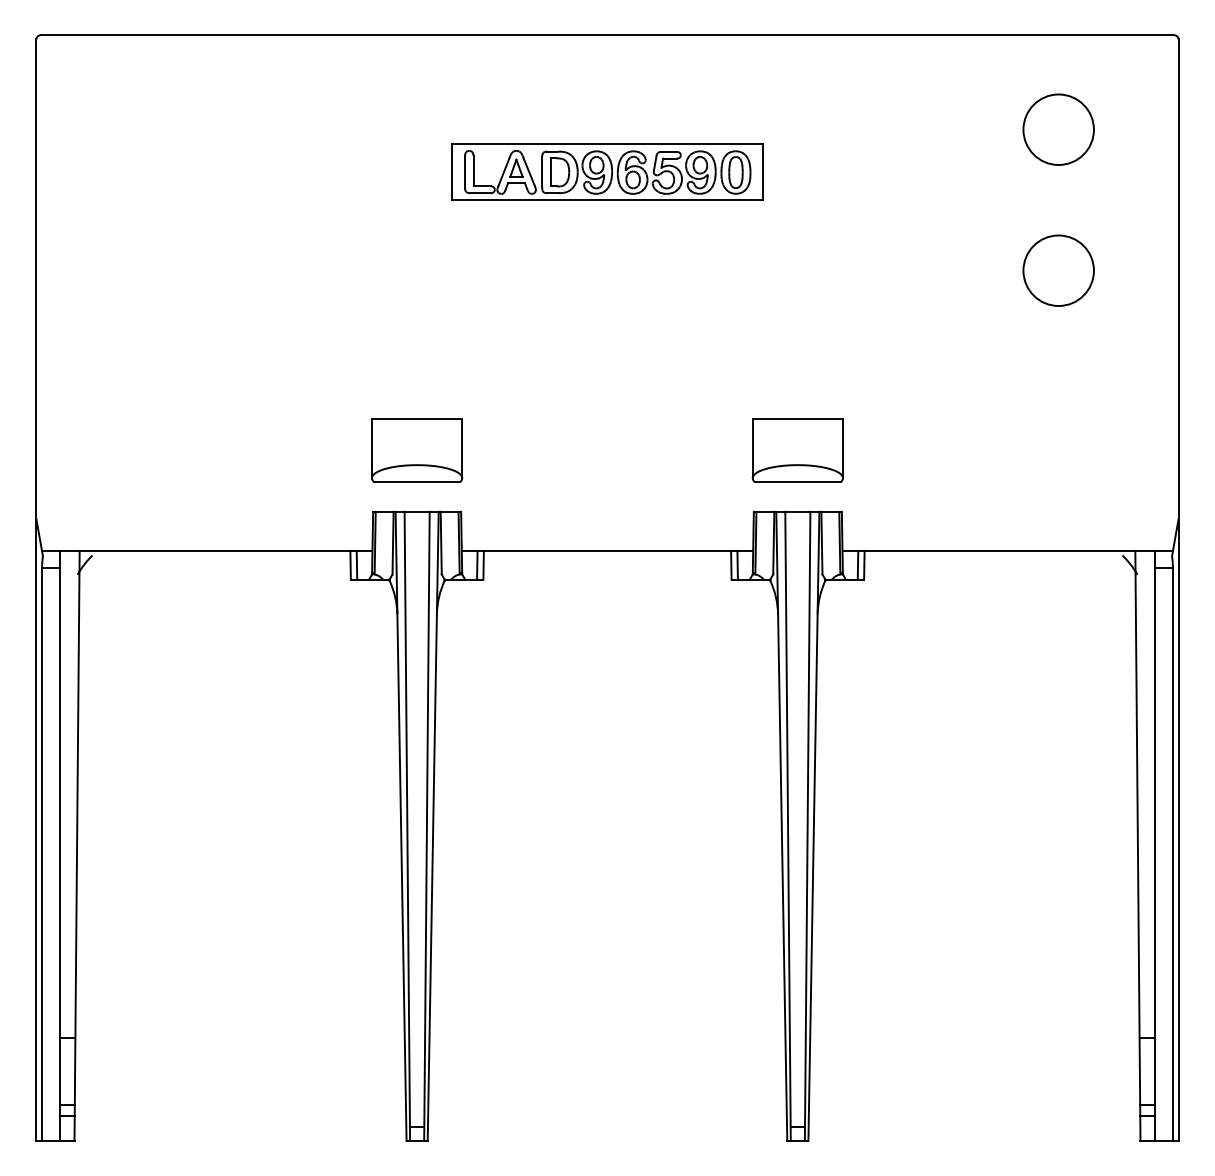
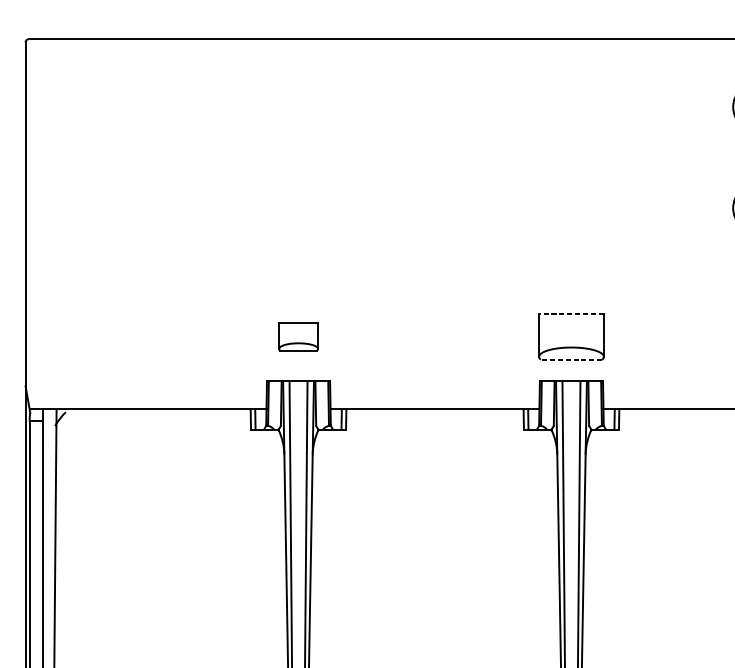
part: (607, 171) -> (435, 137), removed
line: (797, 418) -> (571, 314), solid -> dashed
part: (417, 450) -> (298, 337), size x0.6
line: (797, 482) -> (571, 359), solid -> dashed

